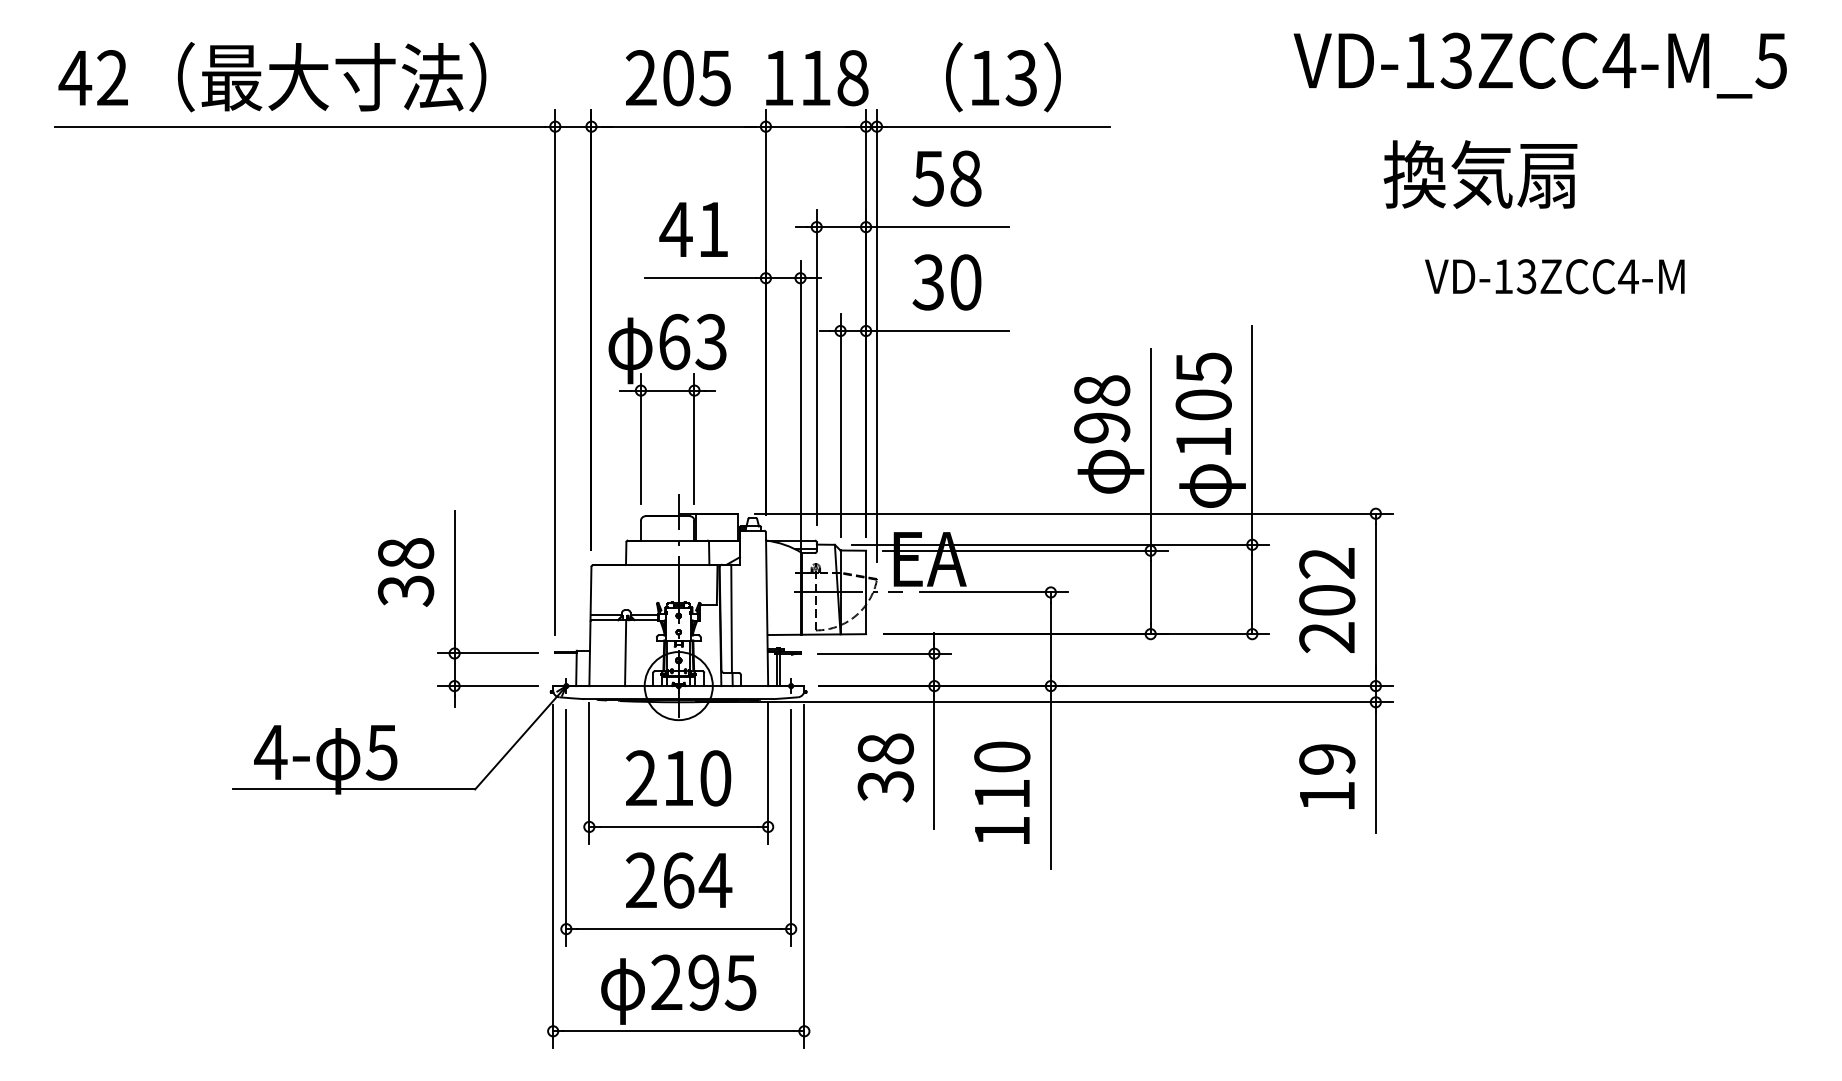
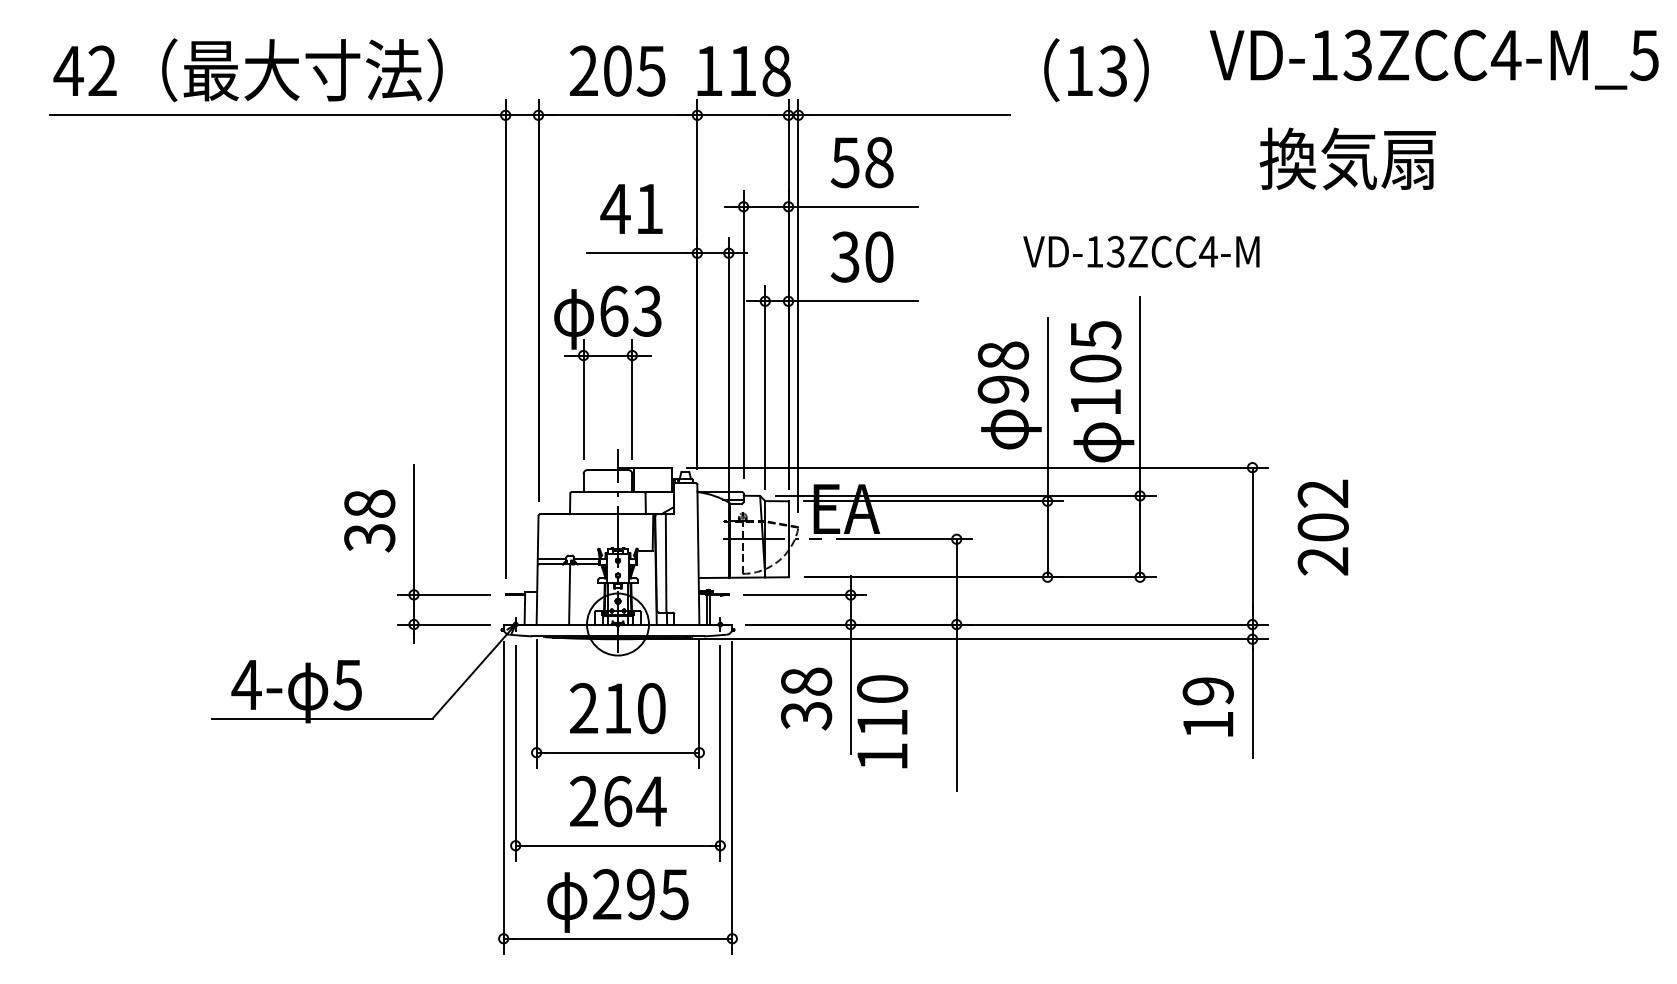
text: (1540, 65) -> (1434, 59), moved
text: (1003, 77) -> (1096, 70), moved
text: (1554, 276) -> (1141, 251), moved
text: (1326, 600) -> (1322, 527), moved
text: (1002, 792) -> (882, 721), moved

